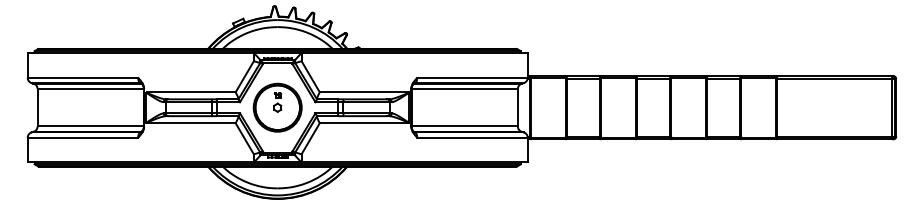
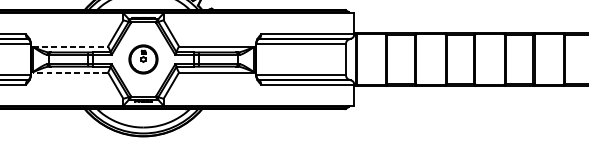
line: (191, 92) -> (70, 46), solid -> dashed
part: (277, 107) -> (143, 59), size x0.7
line: (191, 123) -> (70, 72), solid -> dashed

